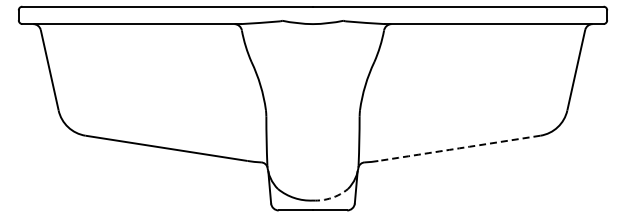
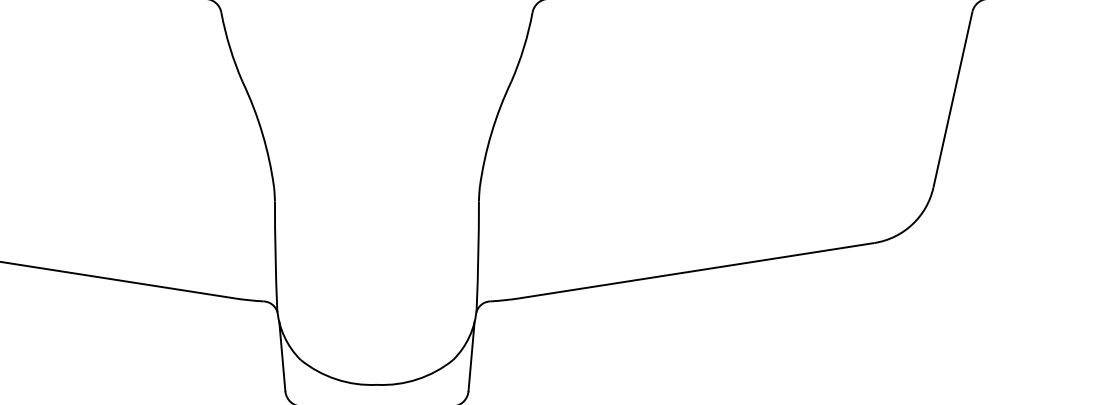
arc: (459, 148) -> (697, 270), dashed -> solid
arc: (331, 198) -> (417, 380), dashed -> solid

